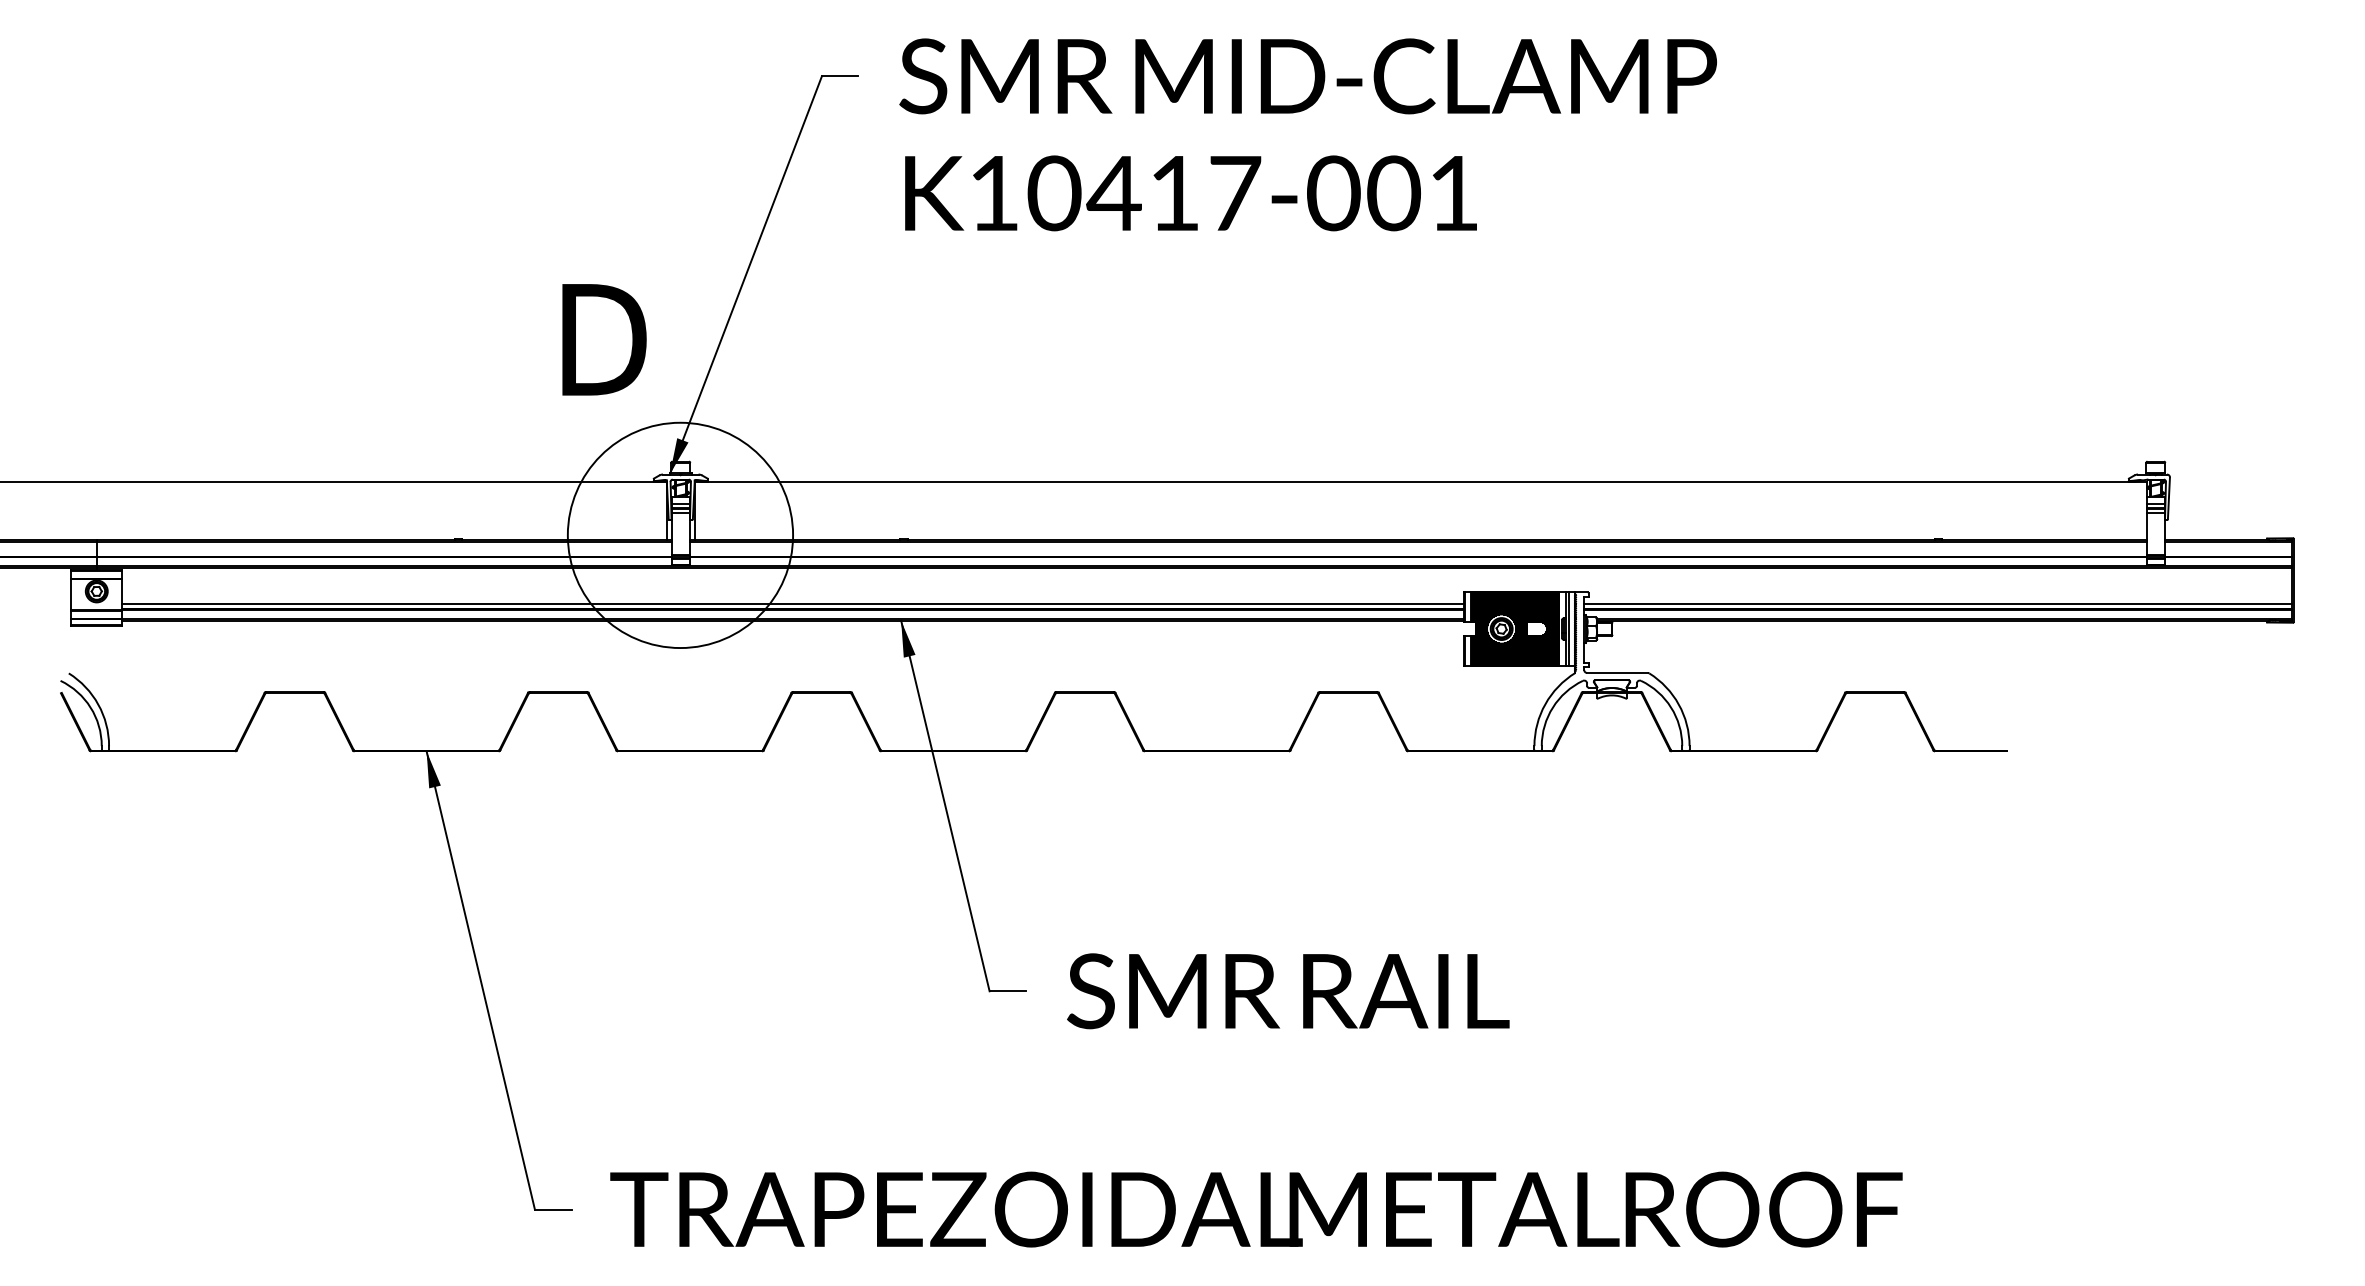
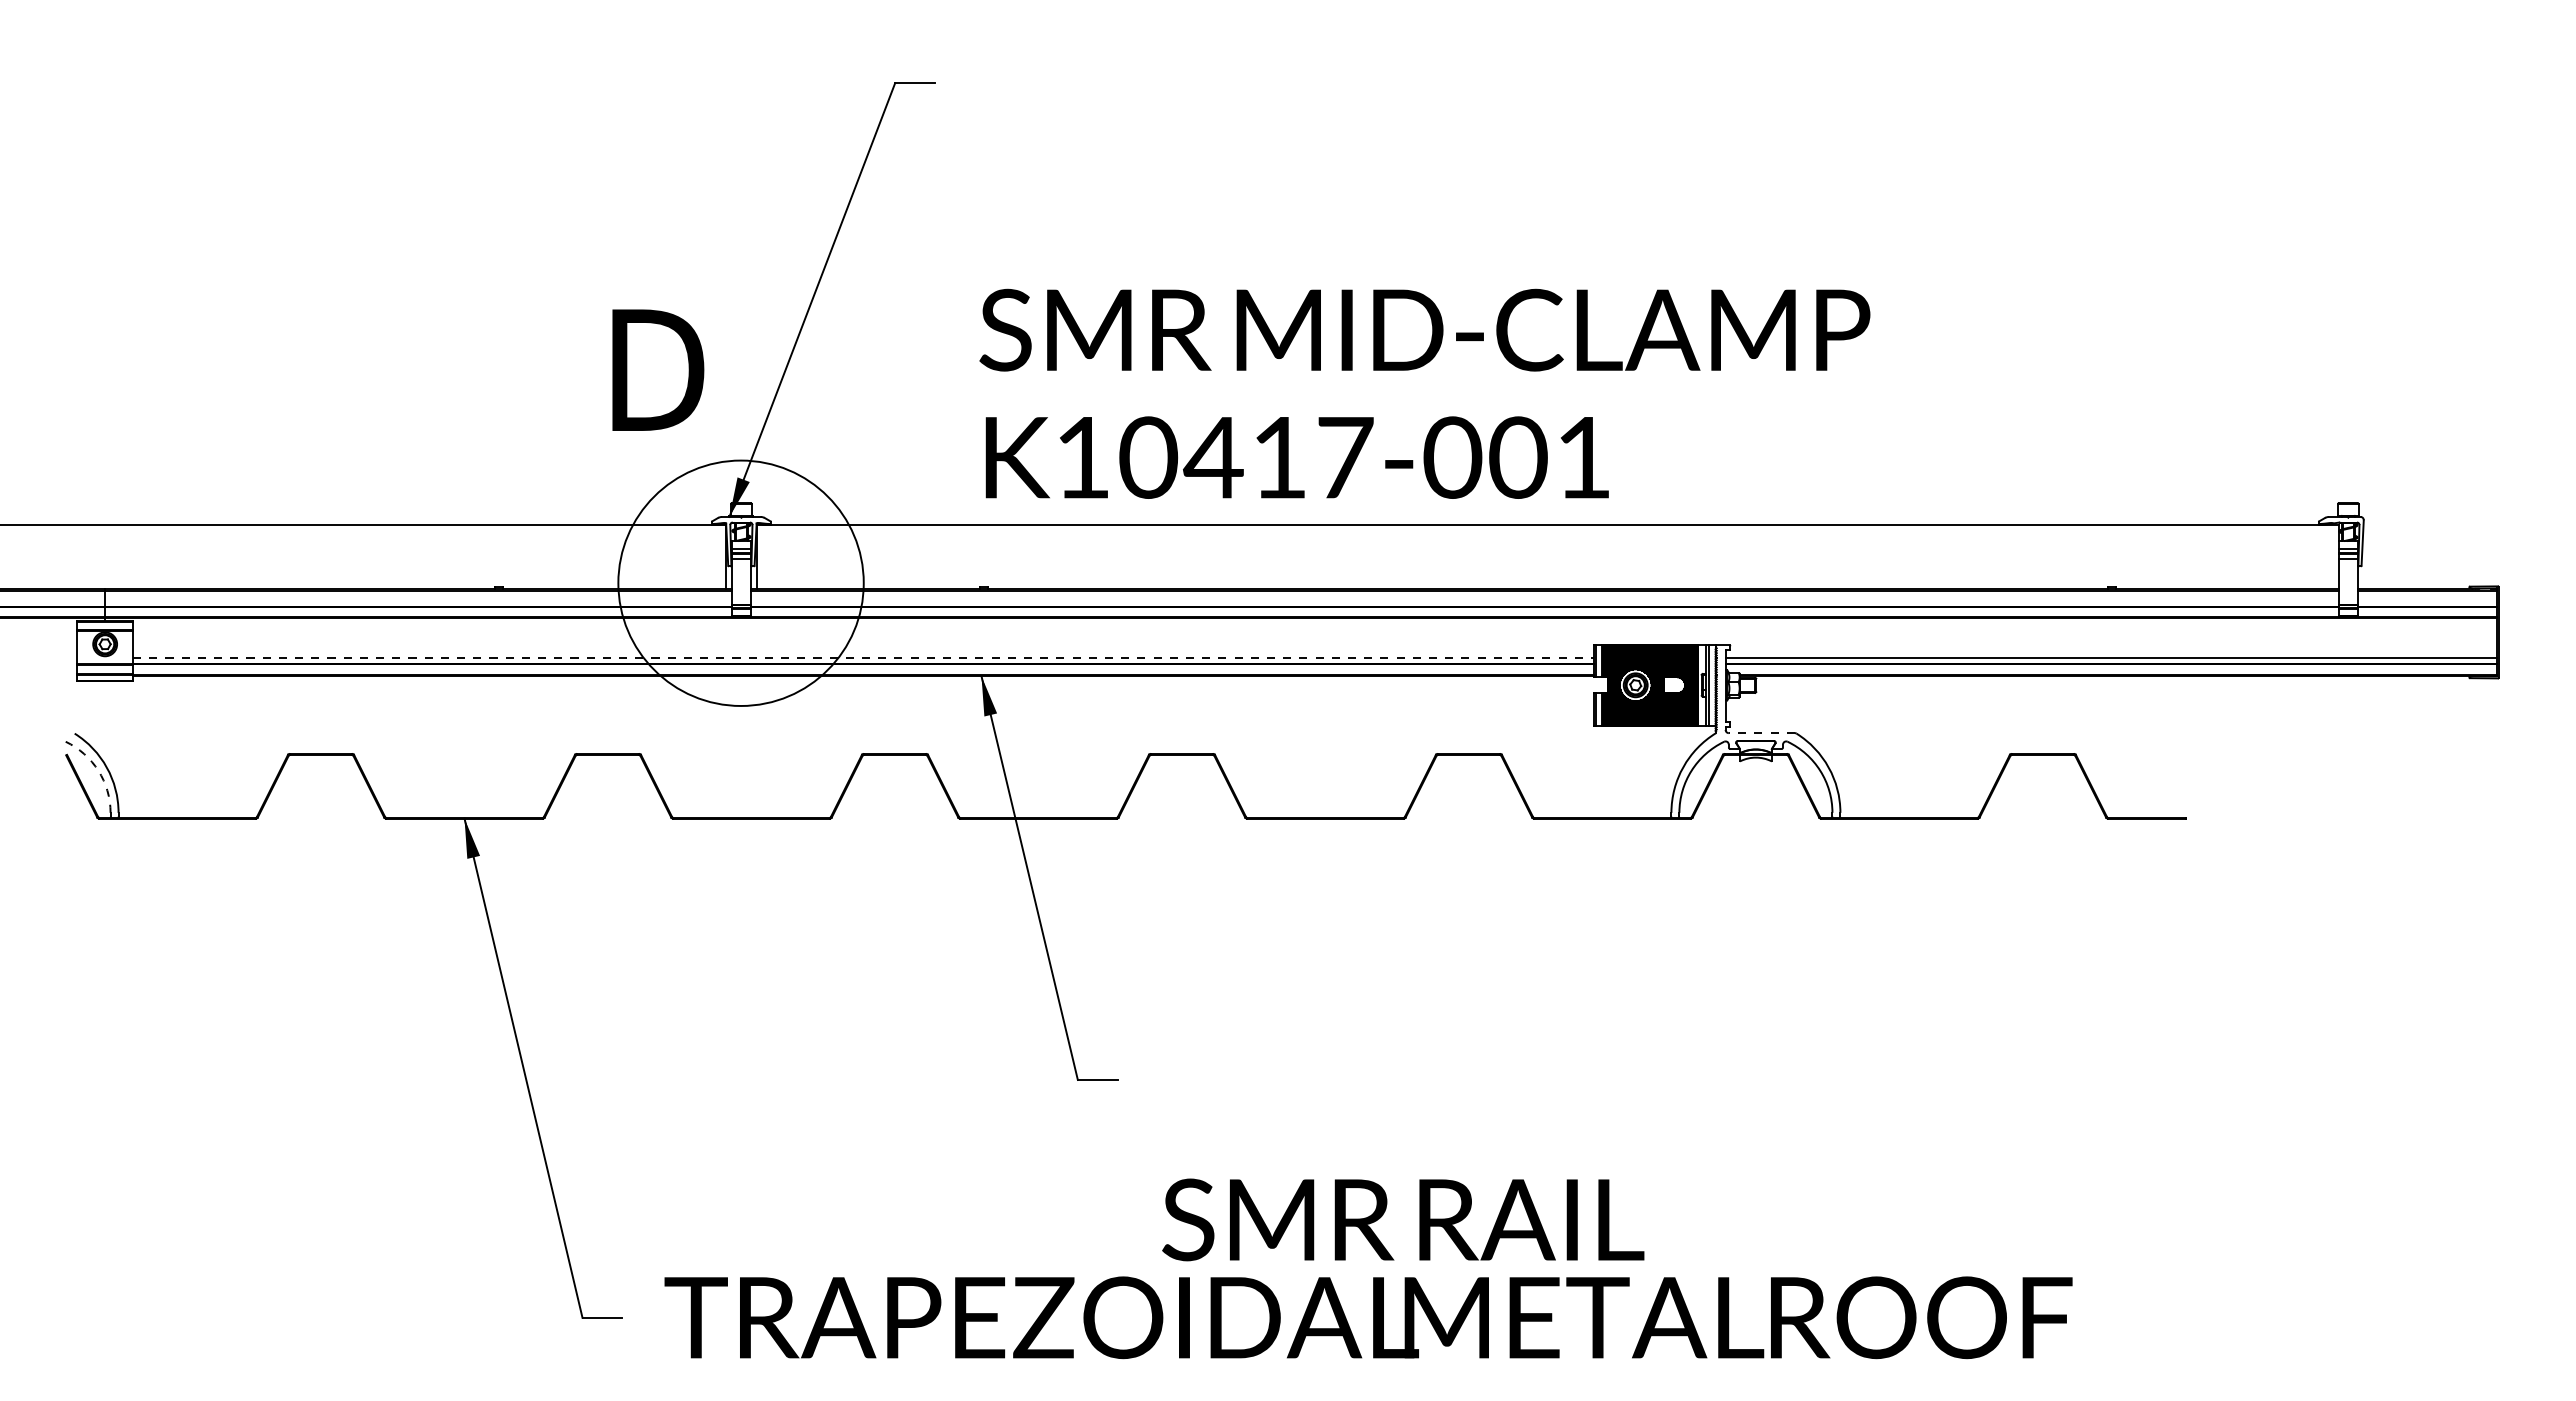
text: (1307, 134) -> (1424, 393), moved
line: (792, 603) -> (863, 657), solid -> dashed
line: (1617, 673) -> (1761, 733), solid -> dashed
arc: (90, 707) -> (98, 770), solid -> dashed
text: (1288, 990) -> (1403, 1219), moved

